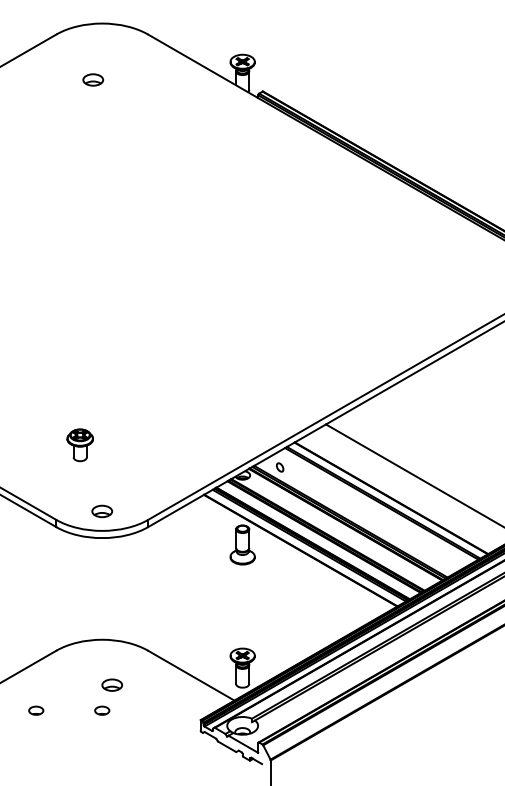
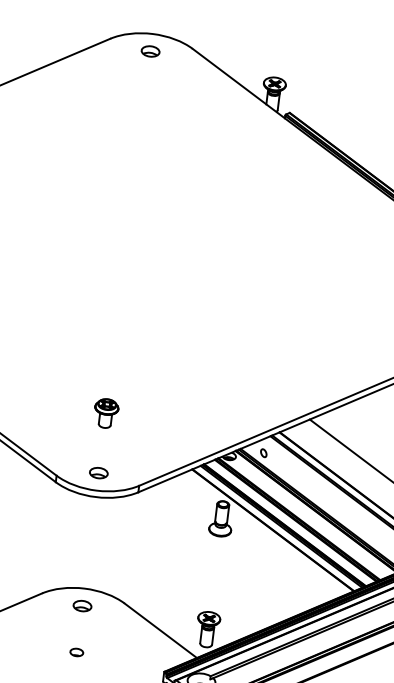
part: (92, 79) -> (149, 50), moved
part: (79, 445) -> (105, 413), moved
part: (112, 684) -> (82, 605), moved
part: (36, 710) -> (17, 645), removed

